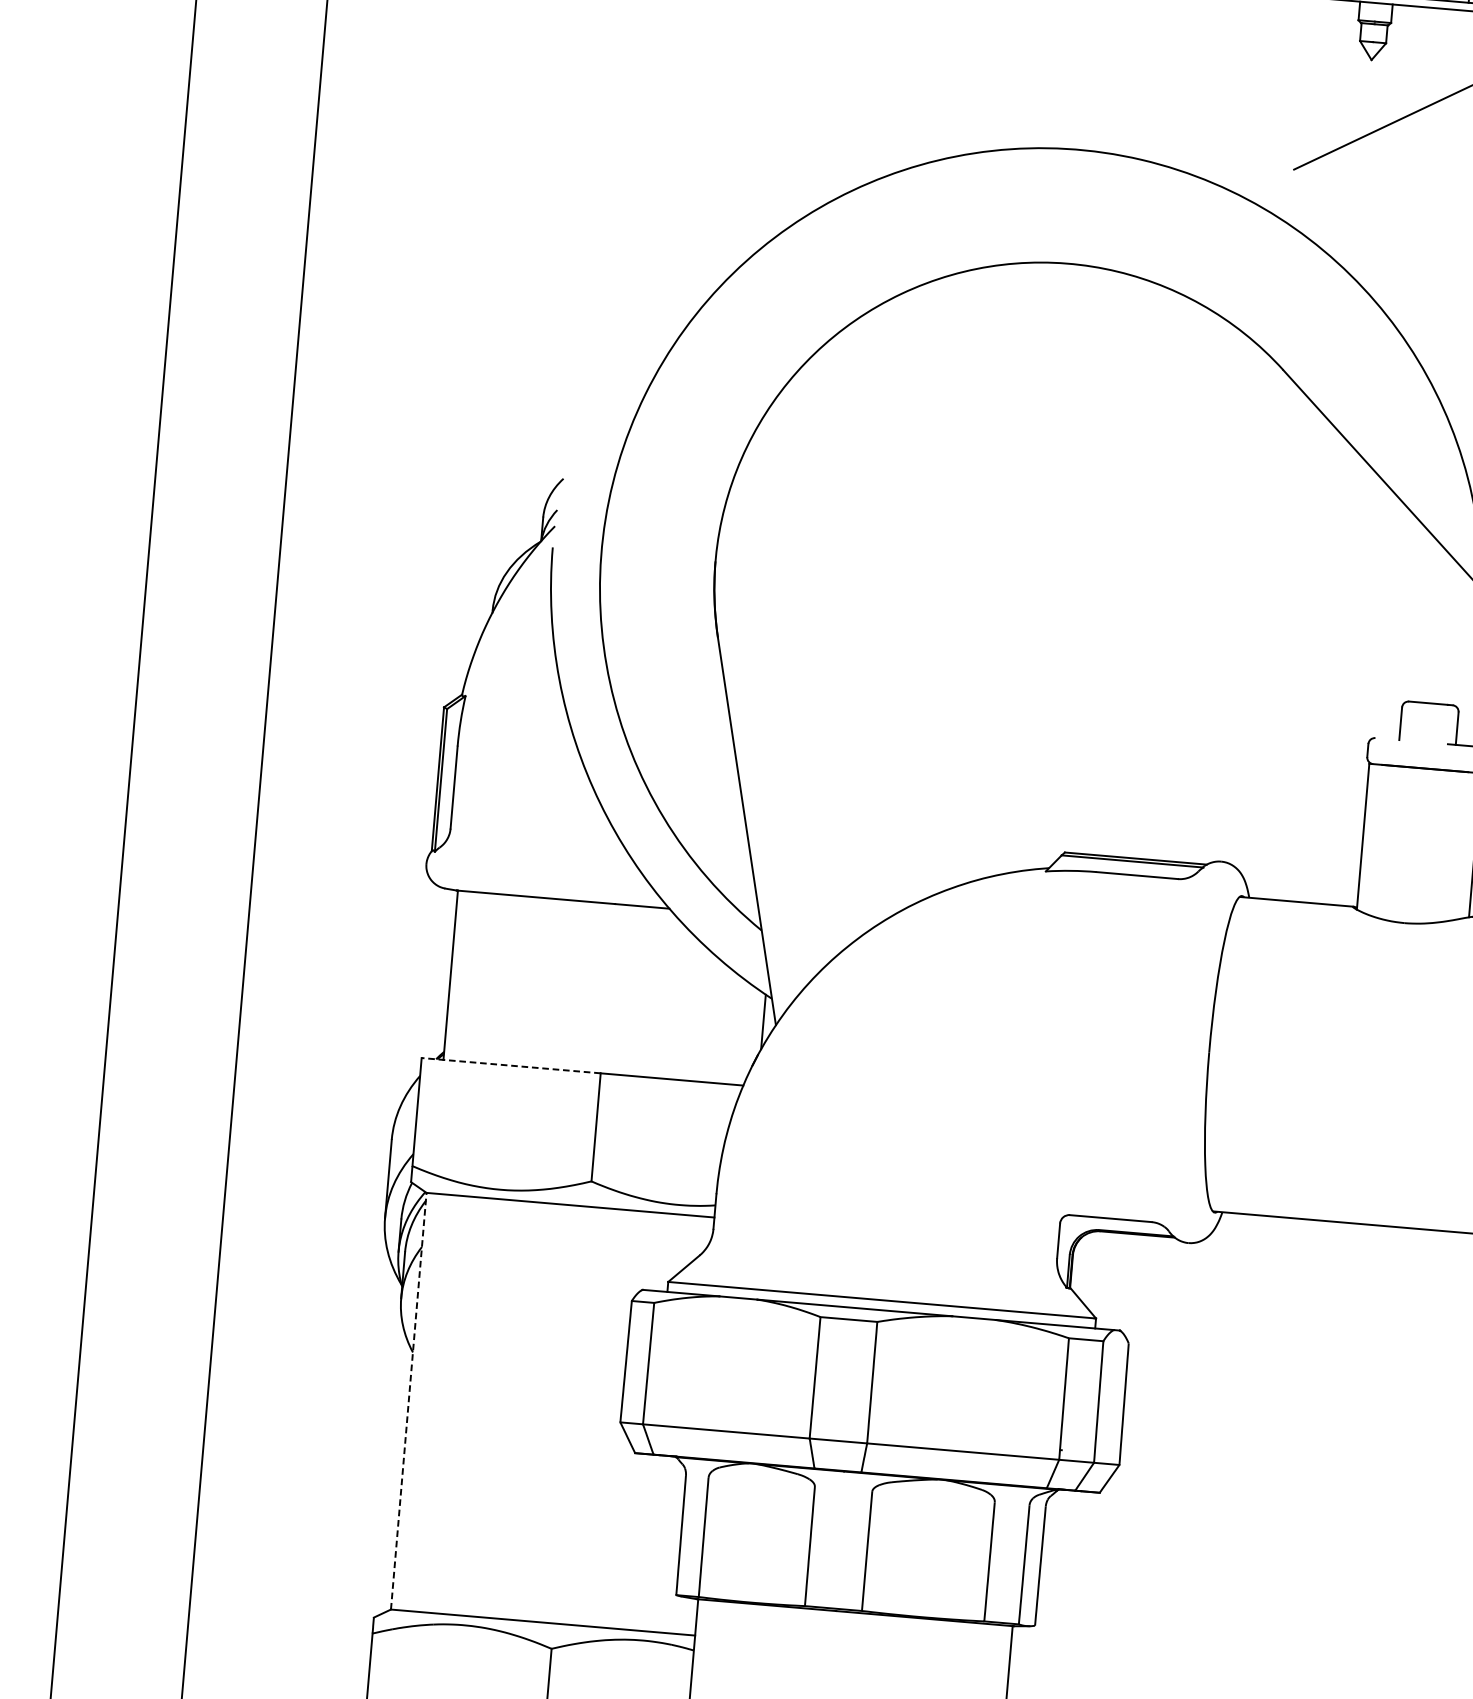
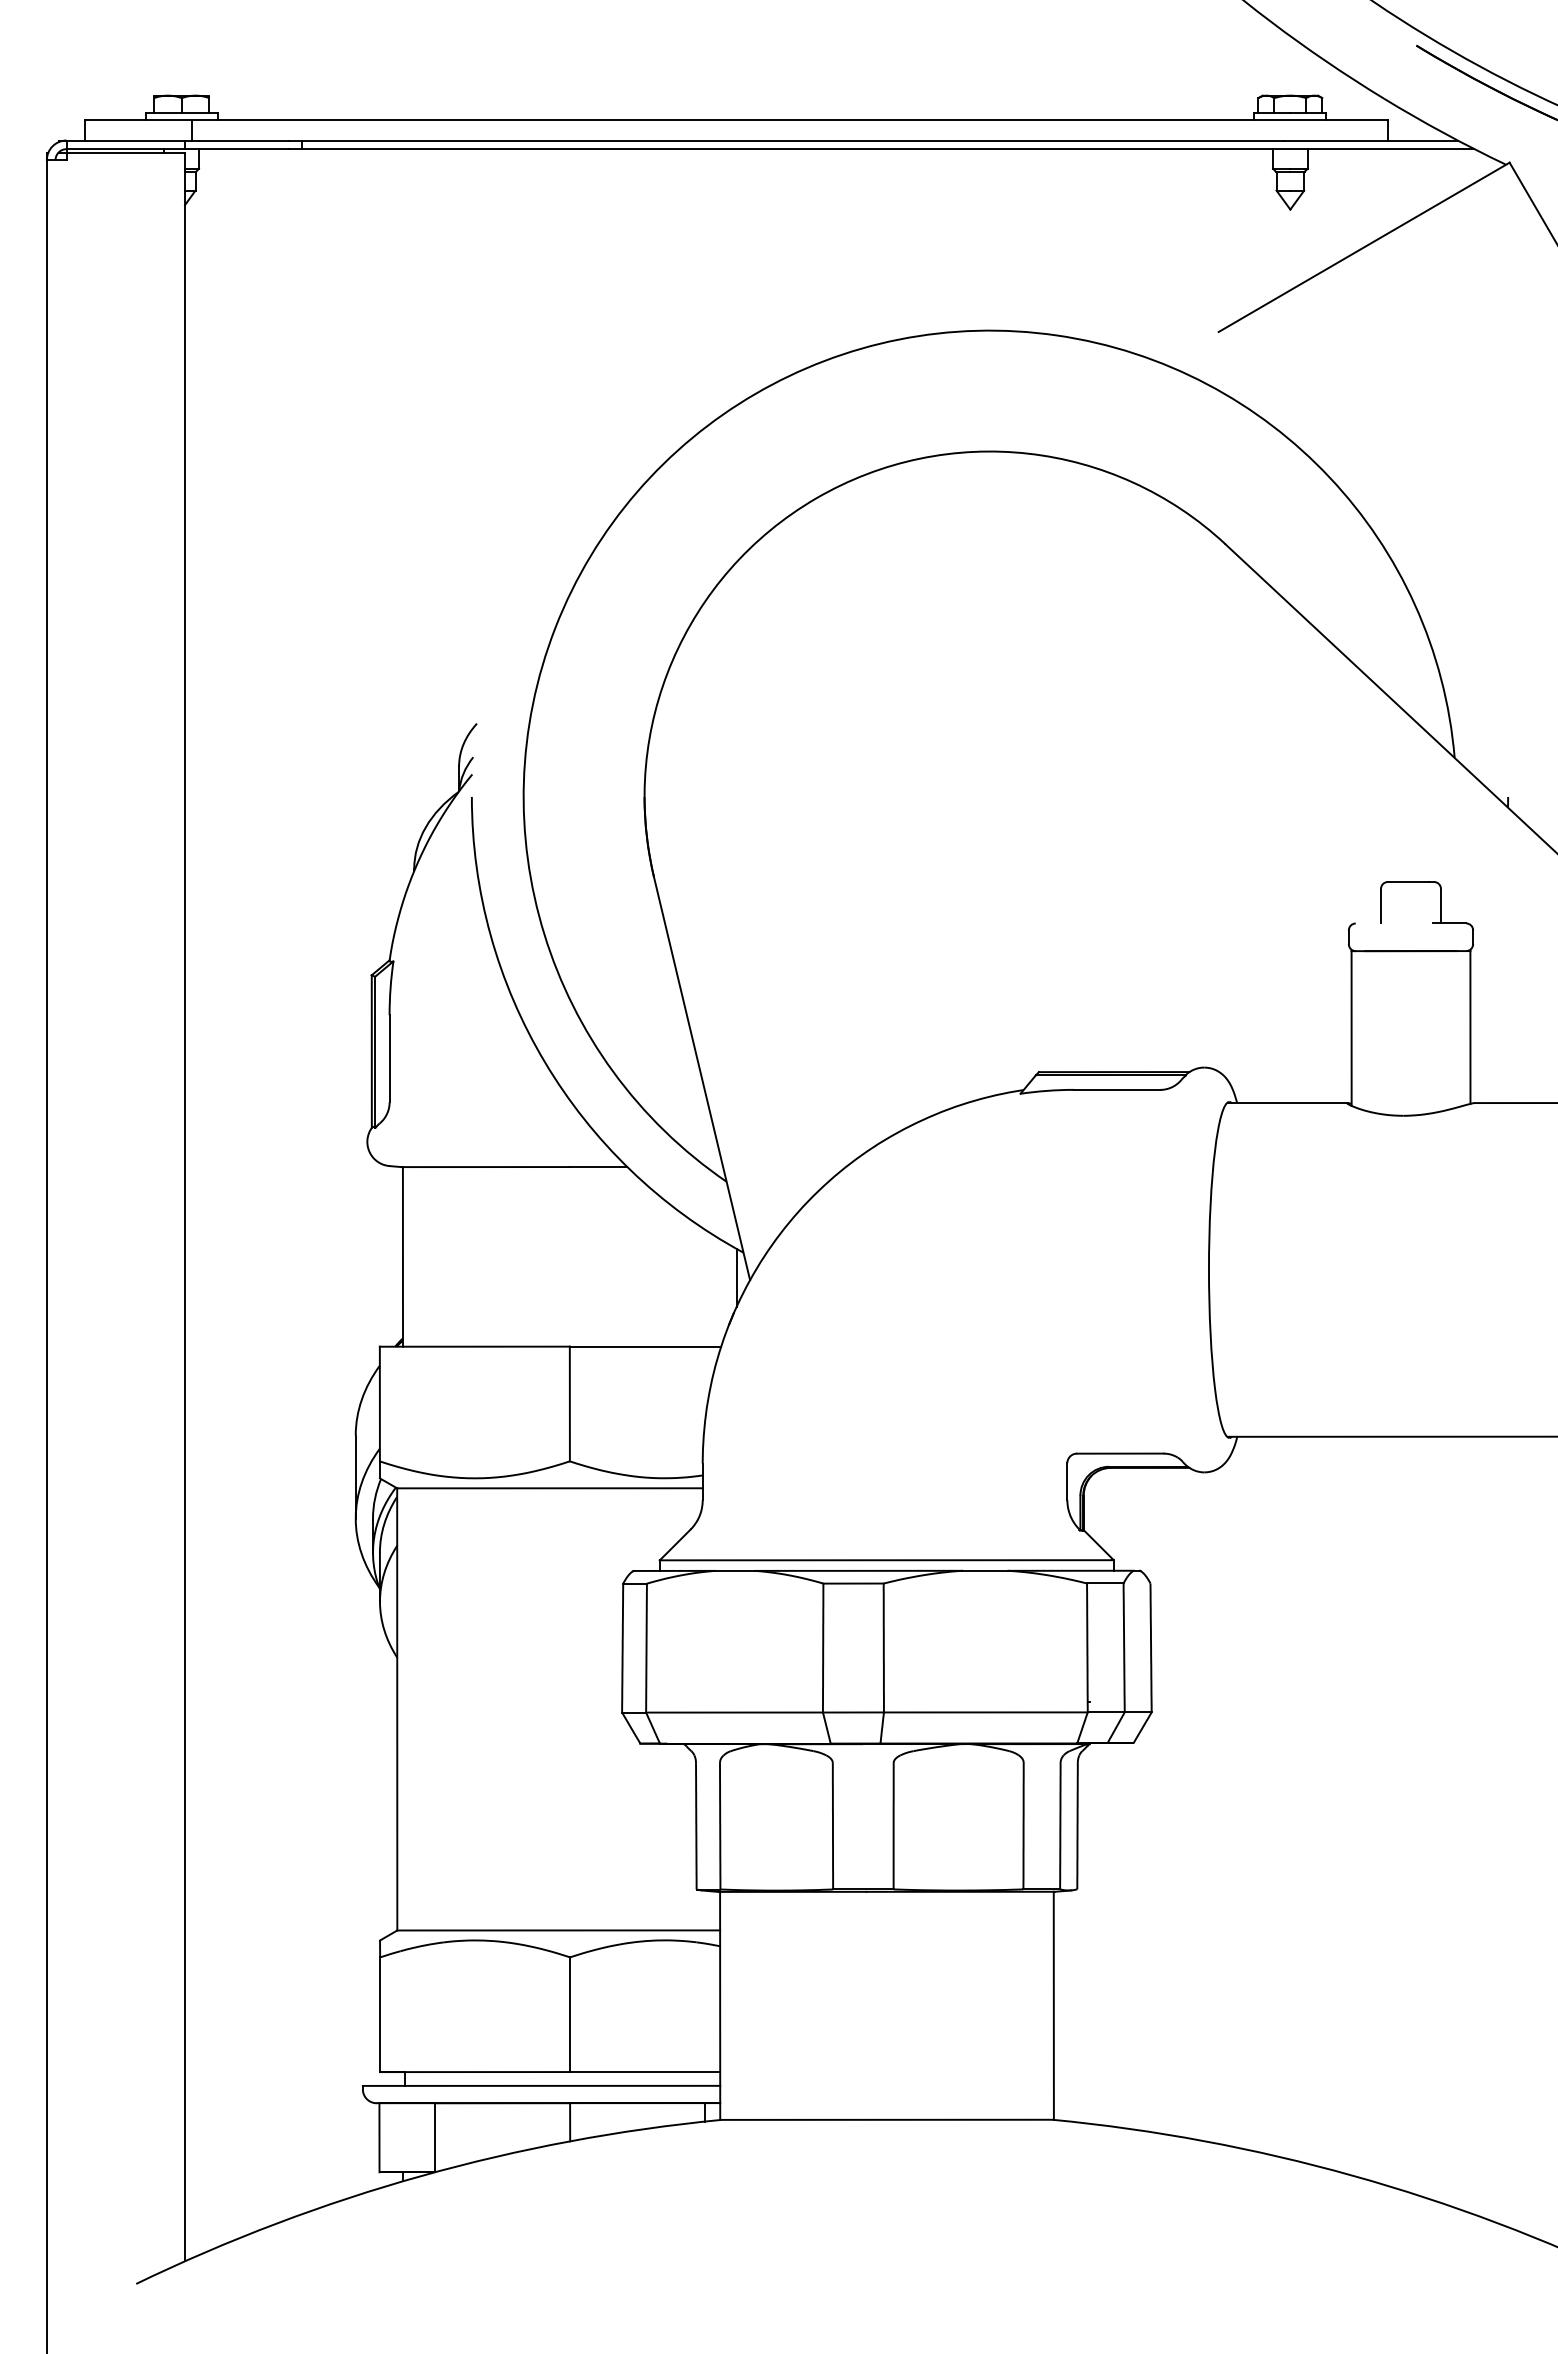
line: (510, 1065) -> (474, 1346), dashed -> solid
line: (409, 1400) -> (397, 1708), dashed -> solid

